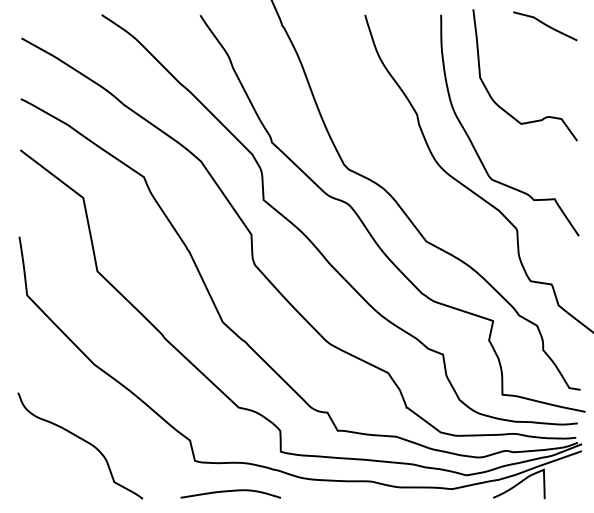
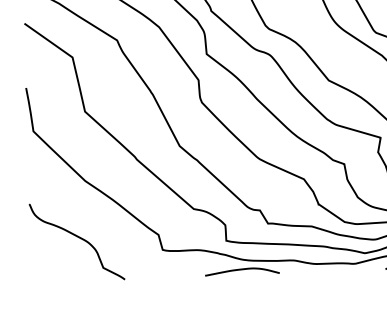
curve: (230, 491) -> (242, 269), moved

